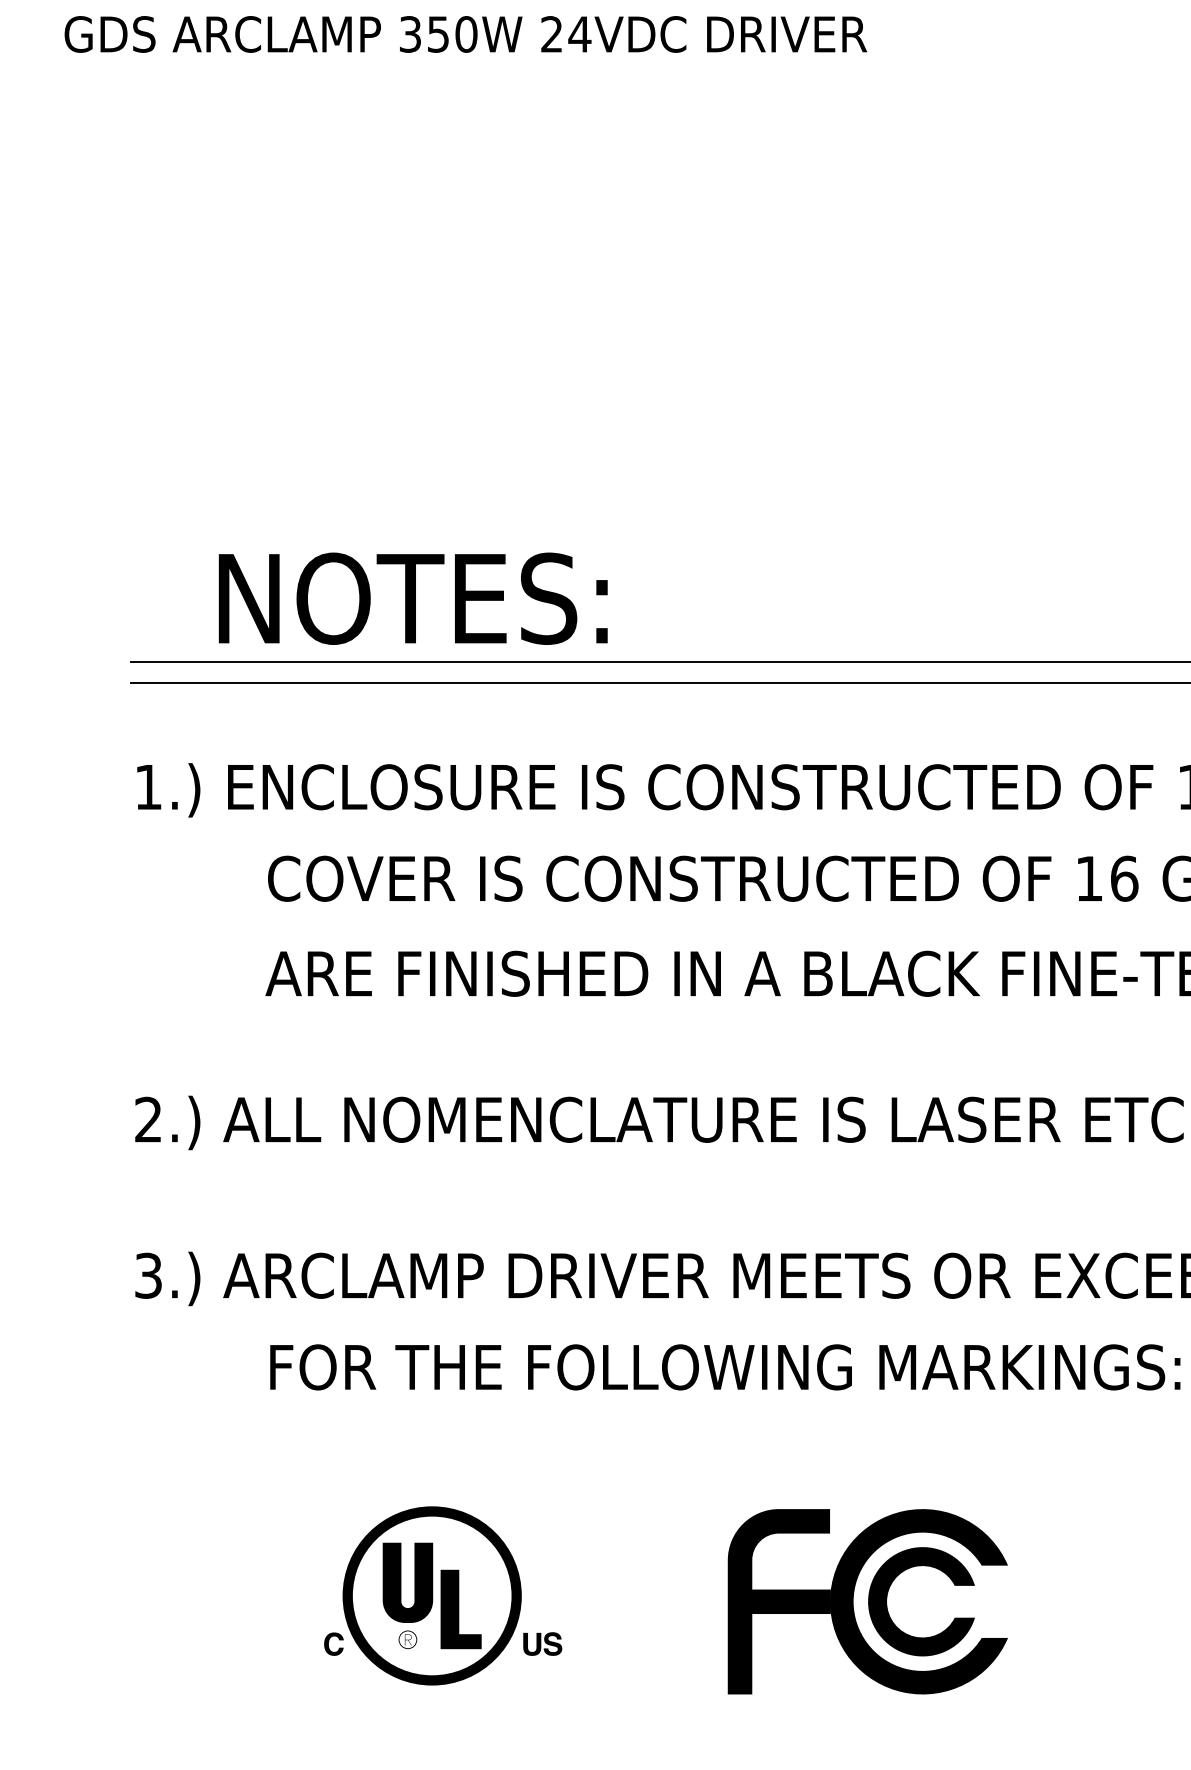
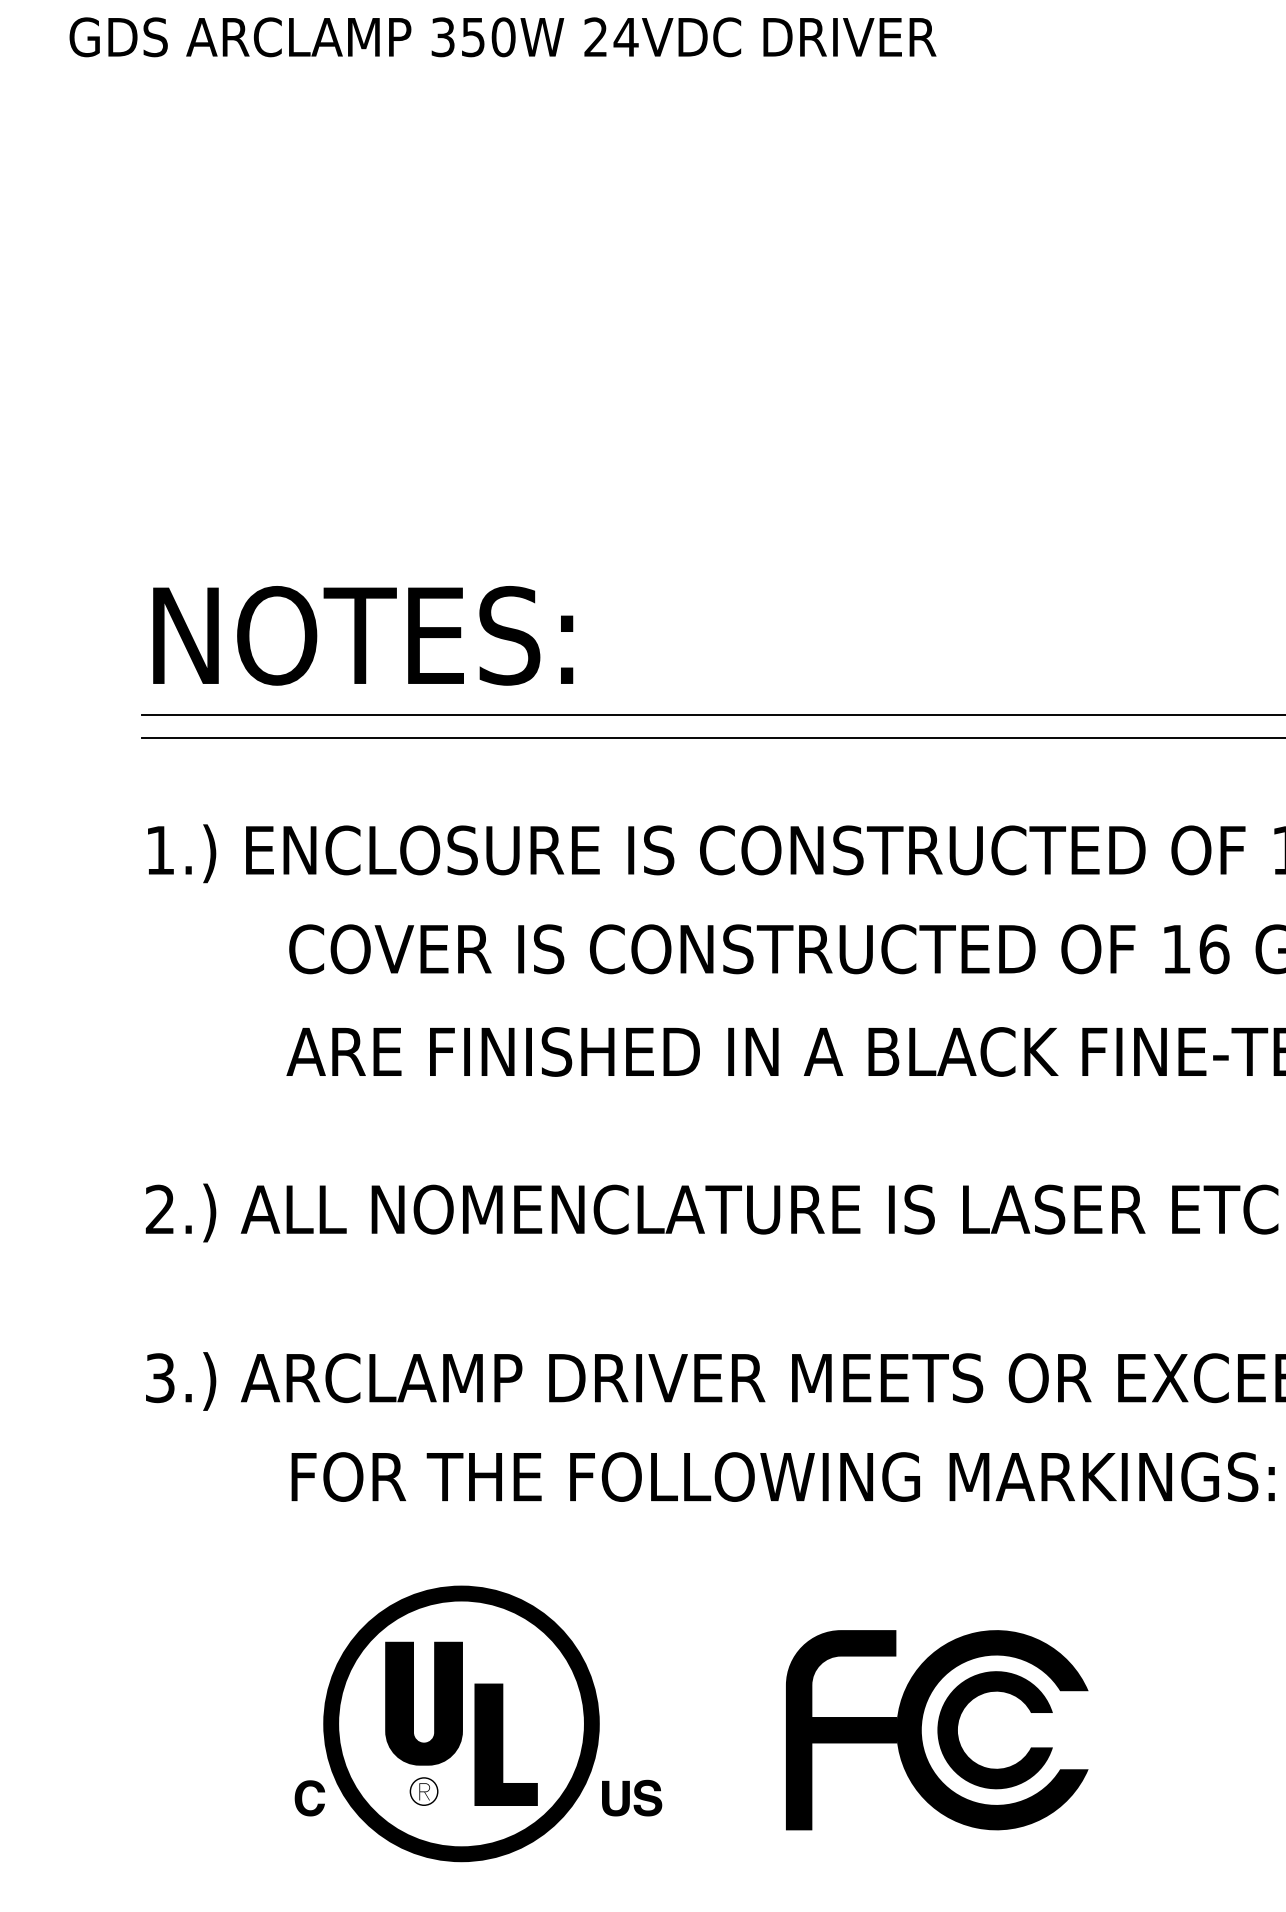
text: (413, 598) -> (363, 635), moved
part: (443, 1595) -> (478, 1723), size x1.43

